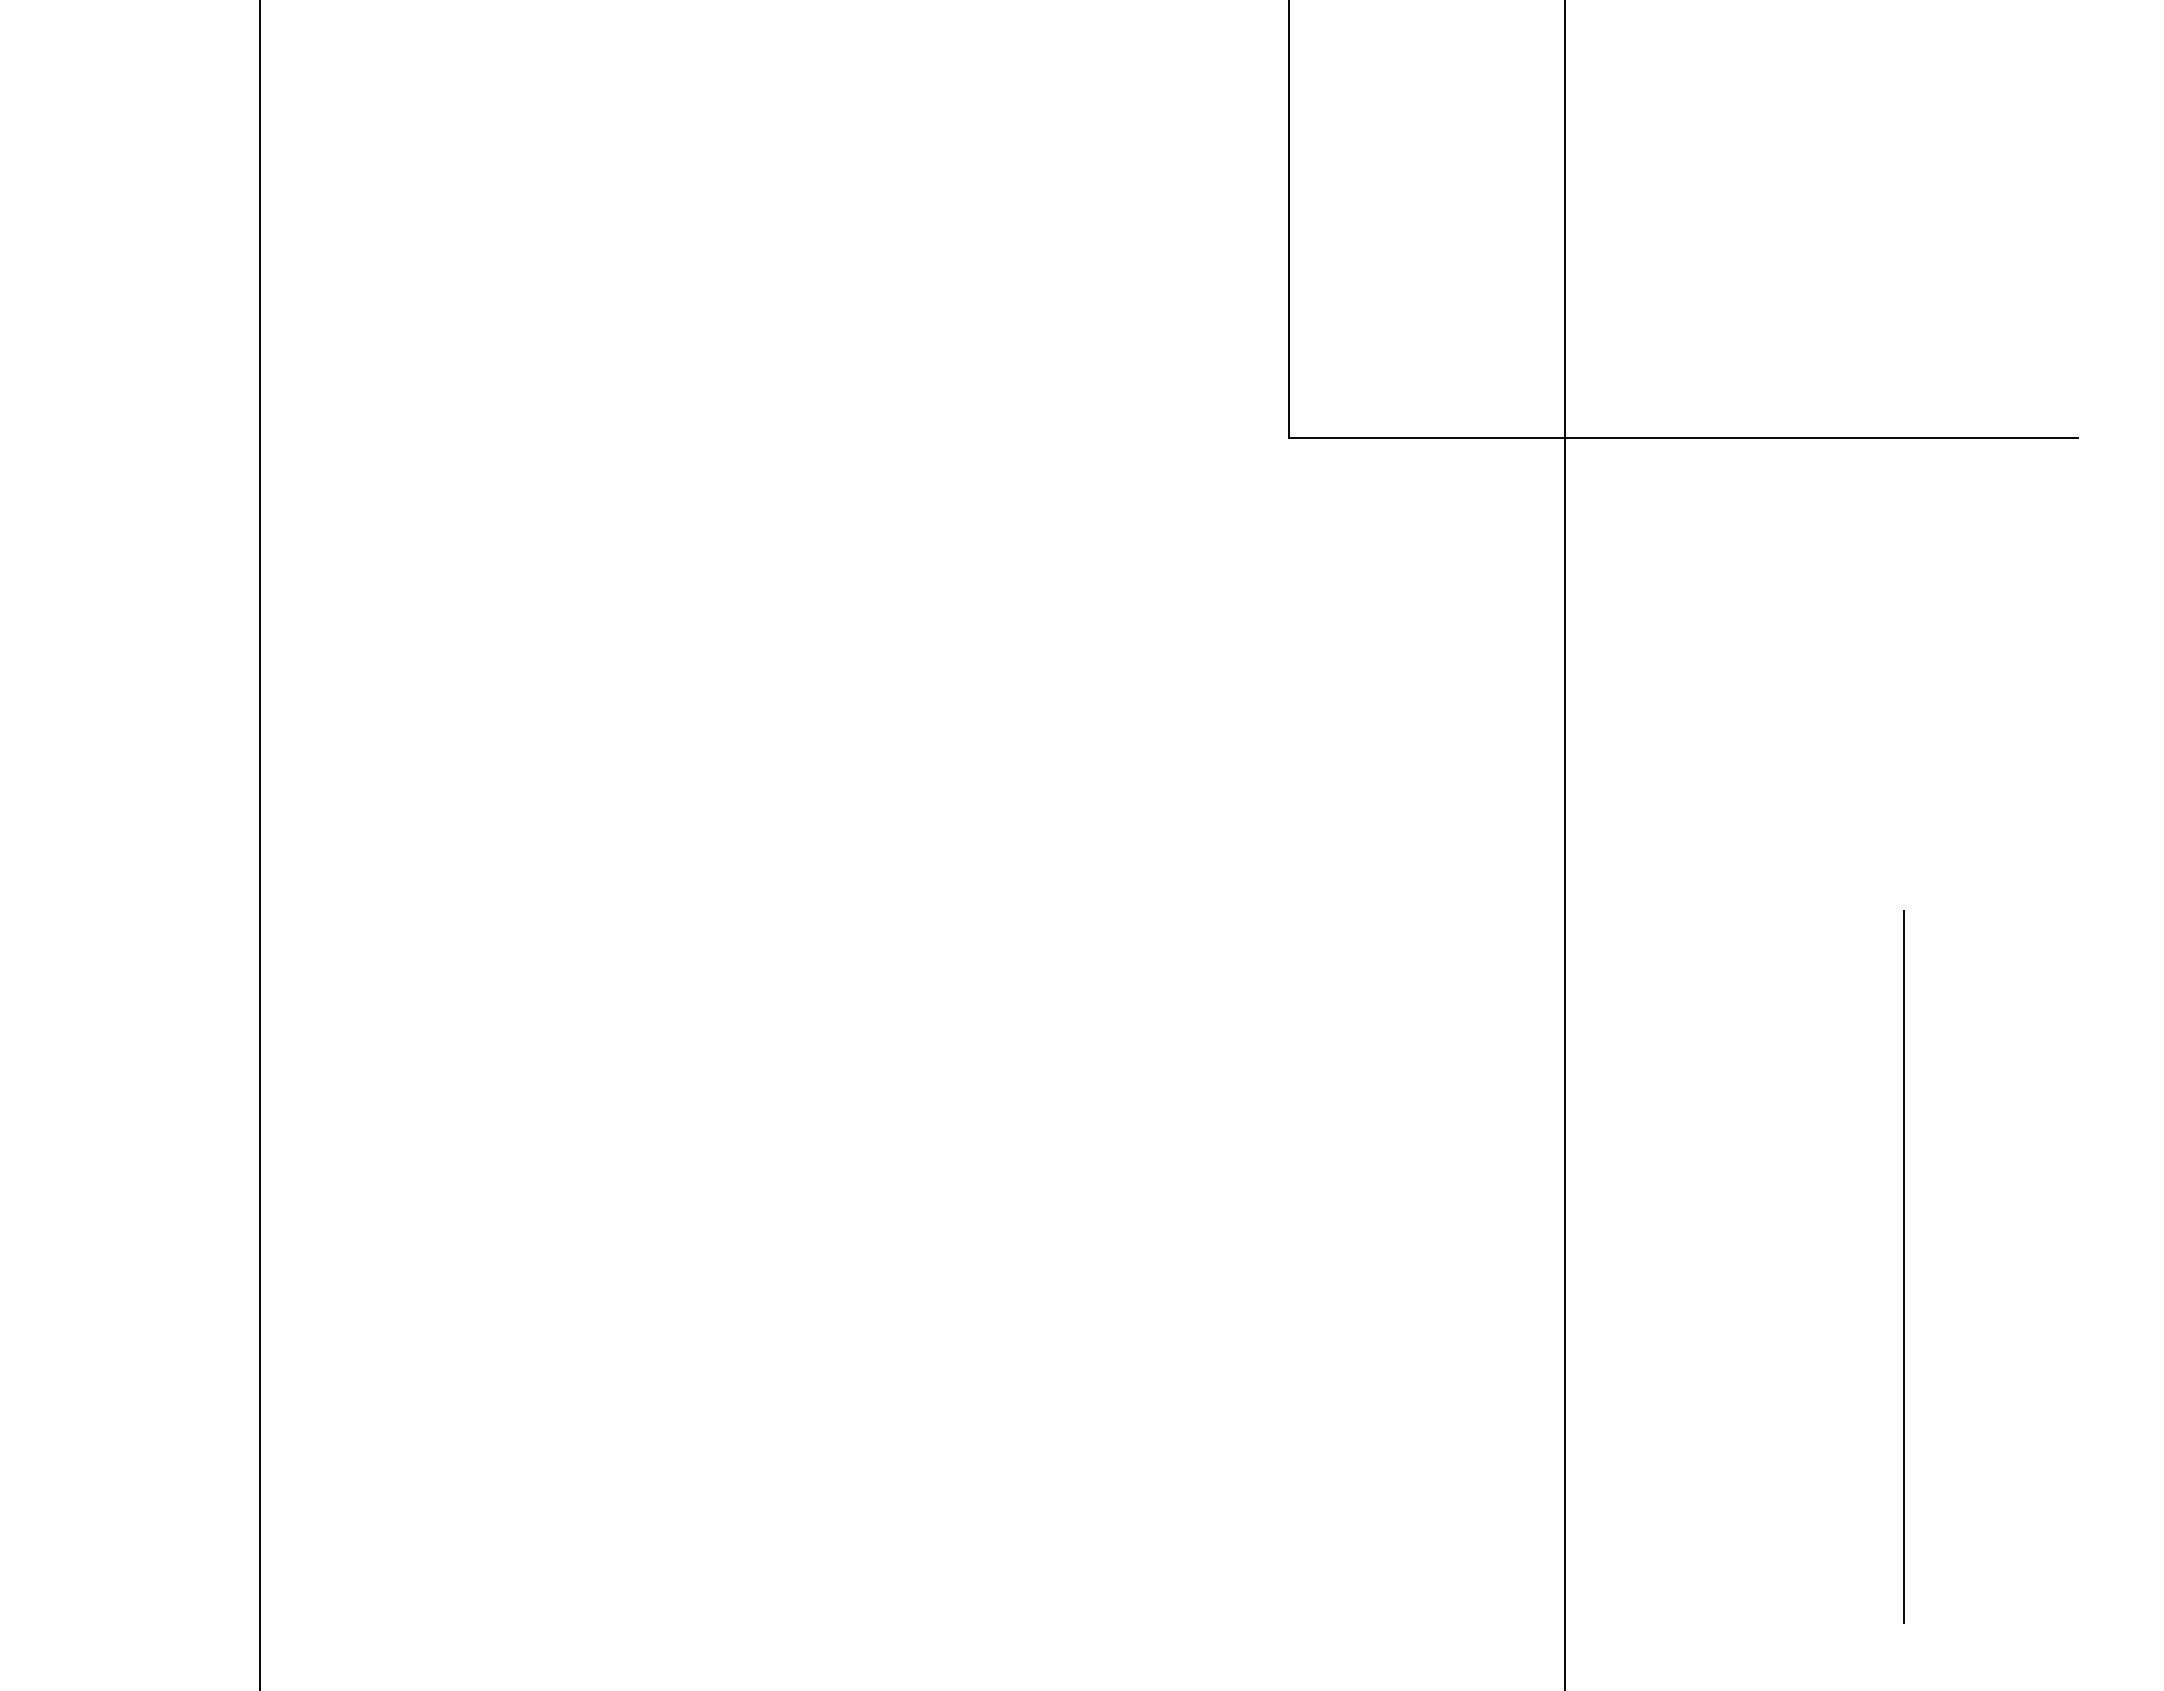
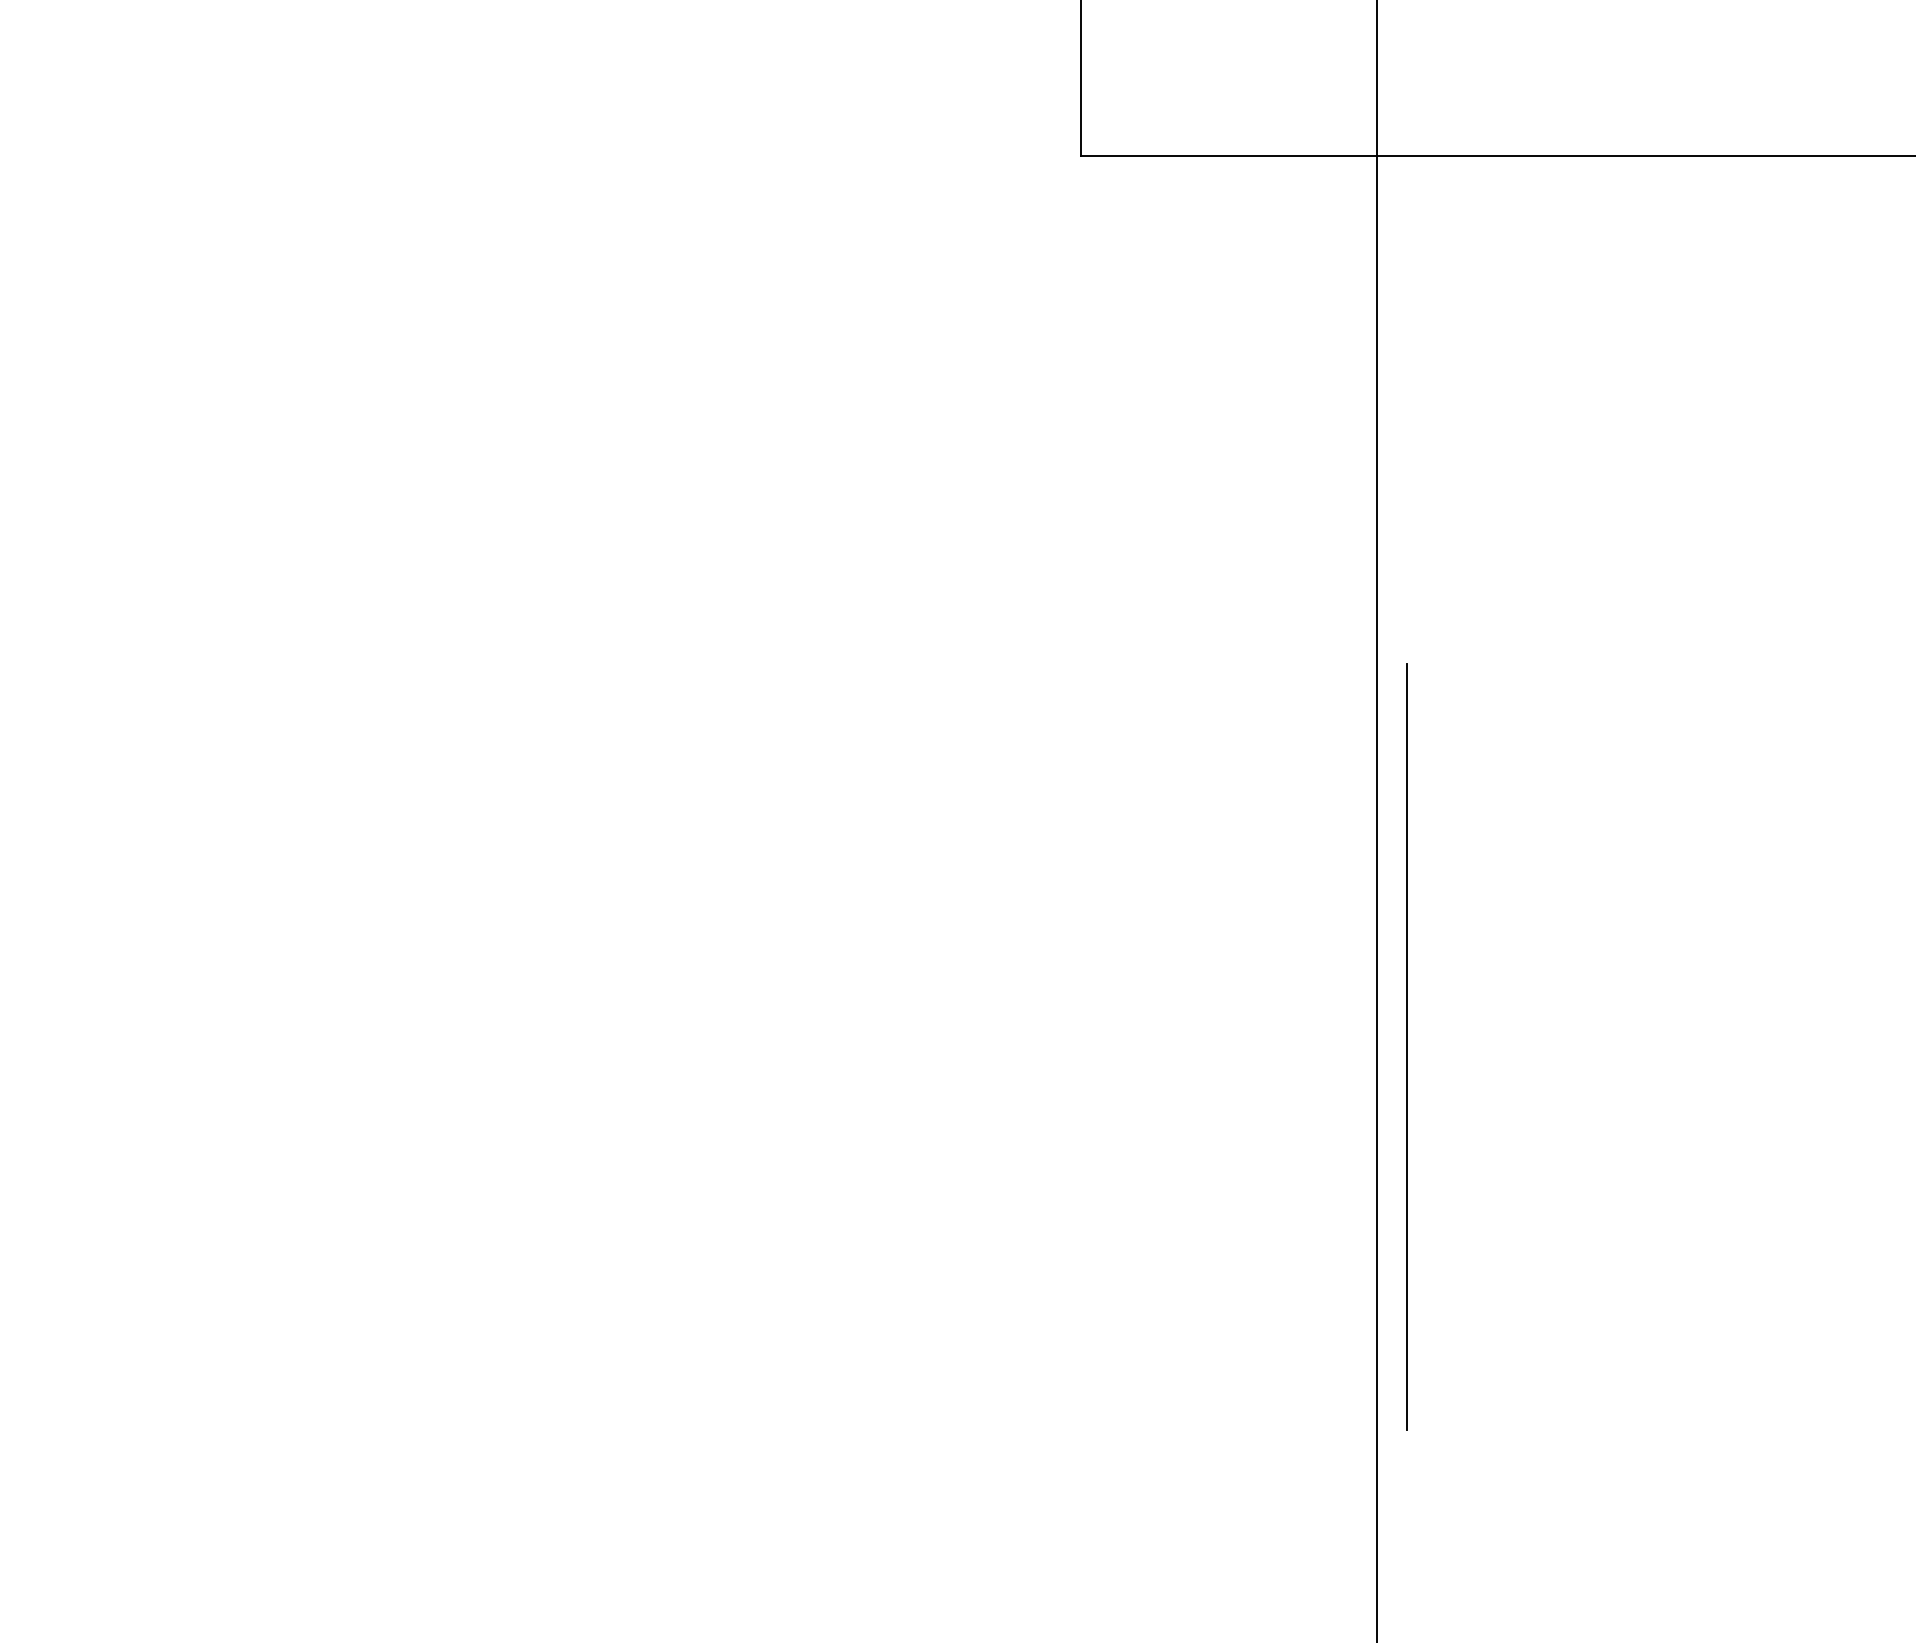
line: (1903, 1266) -> (1406, 1046), moved

